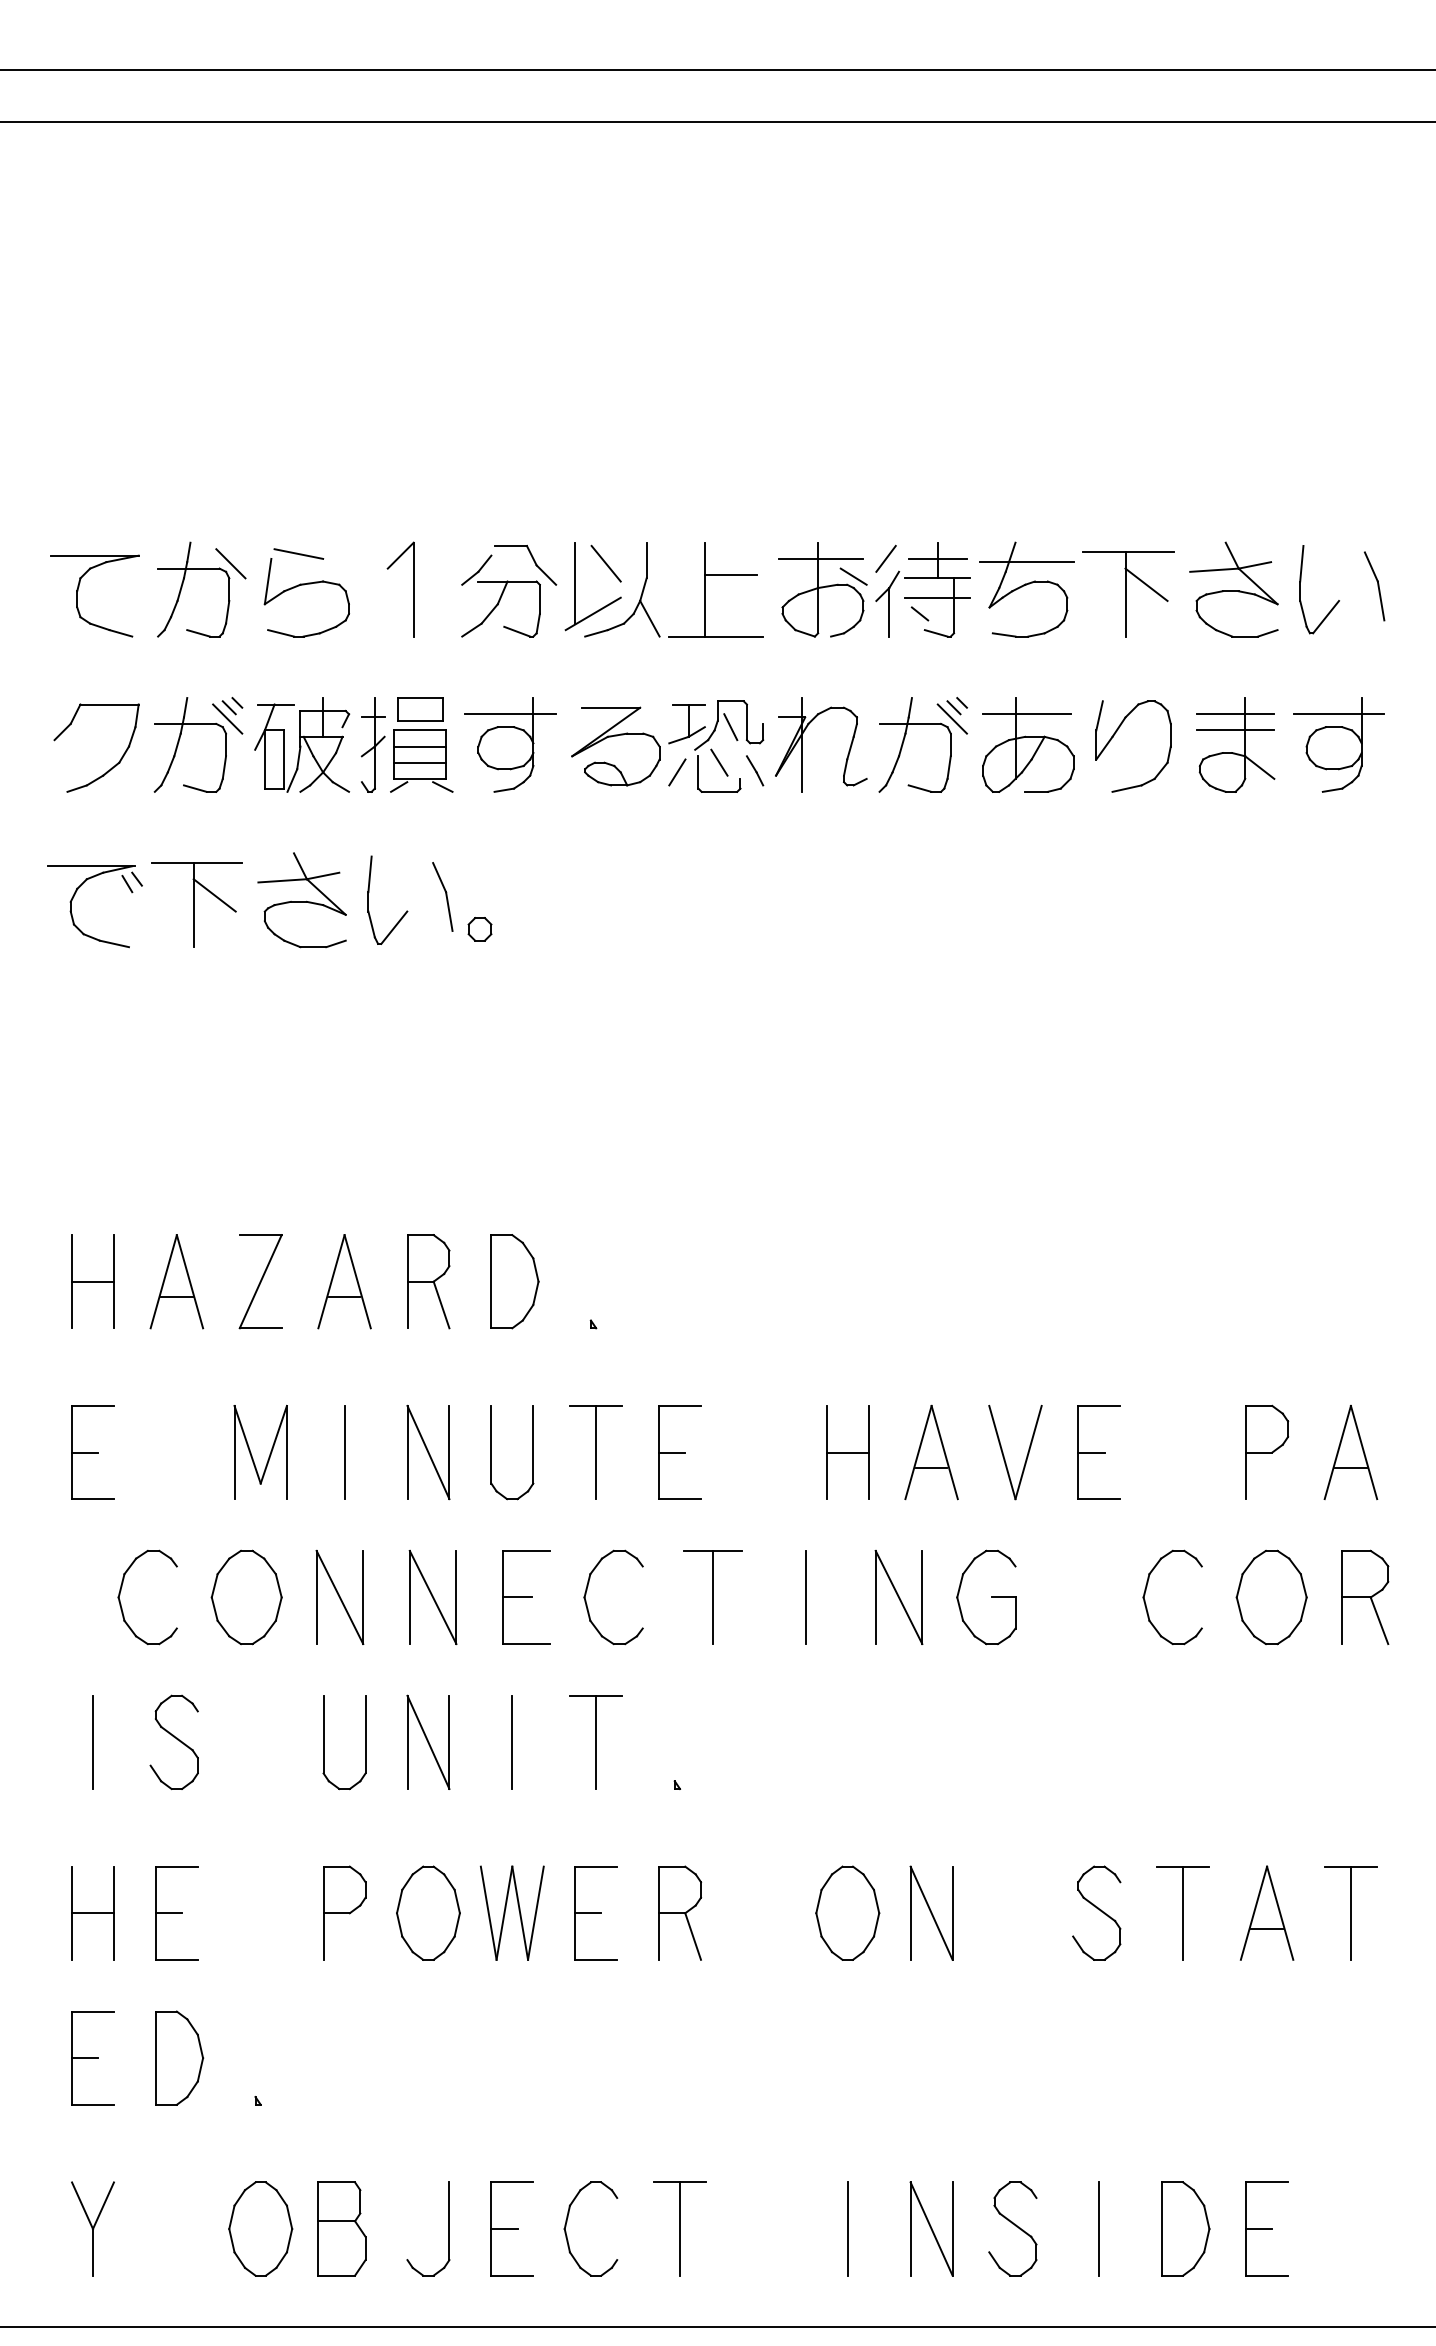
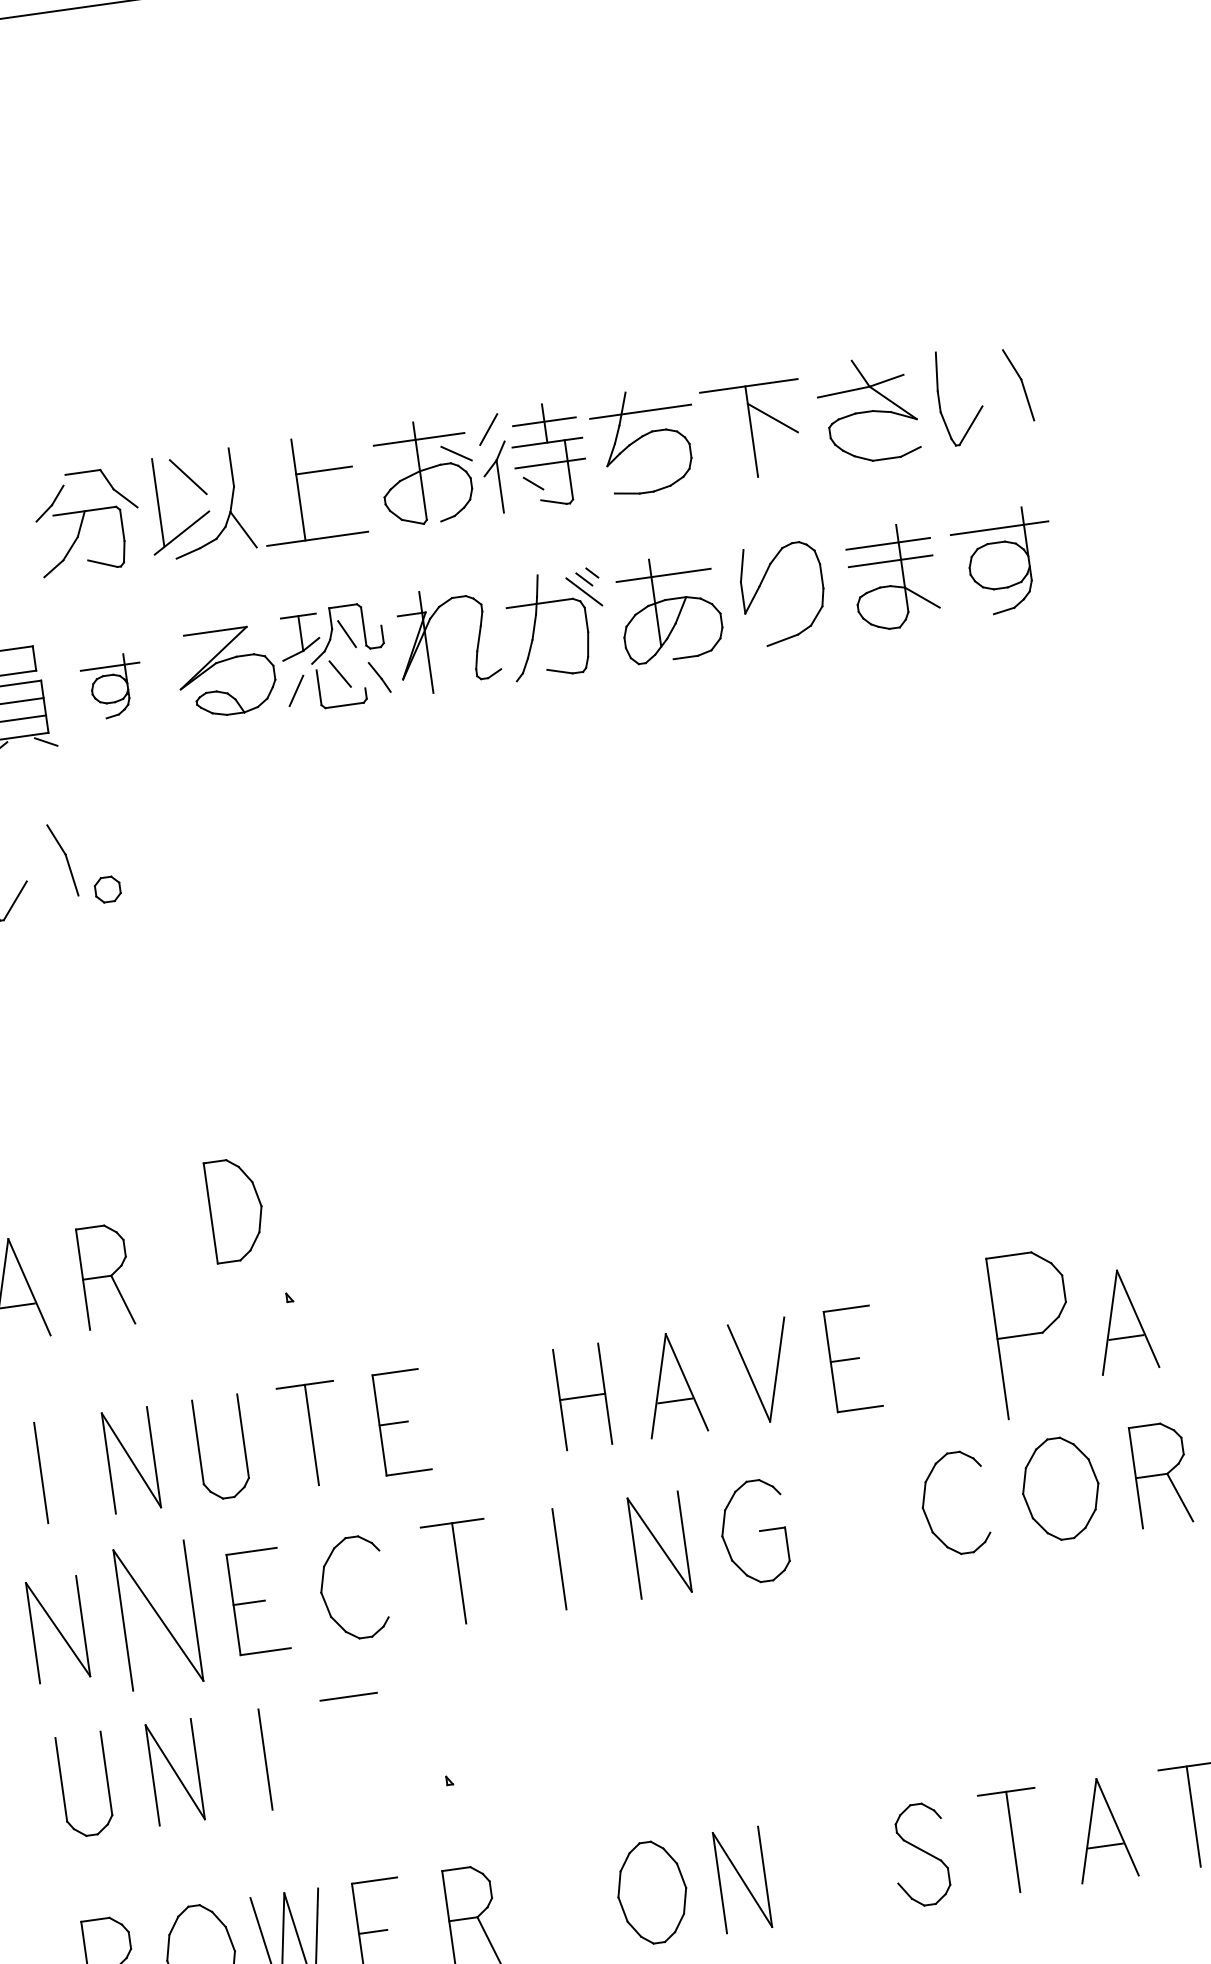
part: (510, 744) -> (112, 686), size x0.6
part: (514, 1281) -> (235, 1209), moved
part: (1267, 1451) -> (1034, 1332), size x1.6
part: (432, 1597) -> (157, 1615), size x1.4
line: (596, 1742) -> (356, 1746), removed

